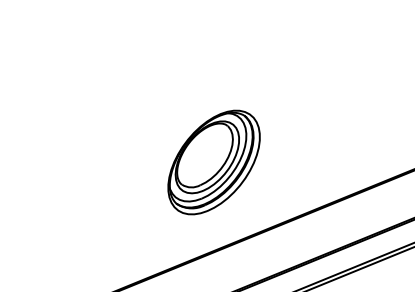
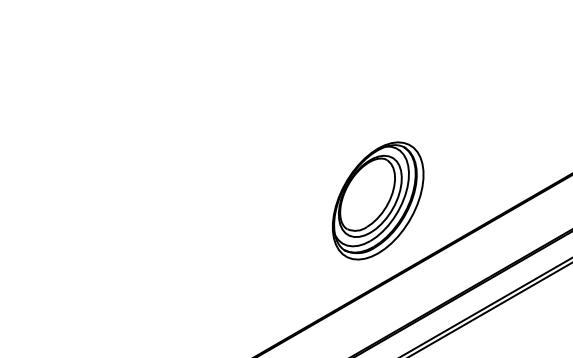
part: (214, 162) -> (378, 200), moved

